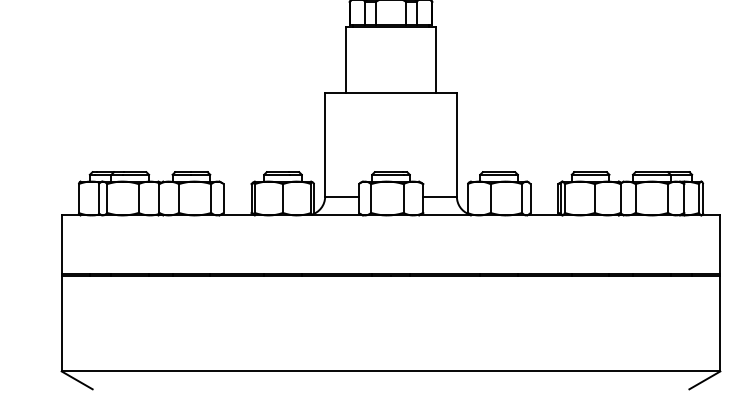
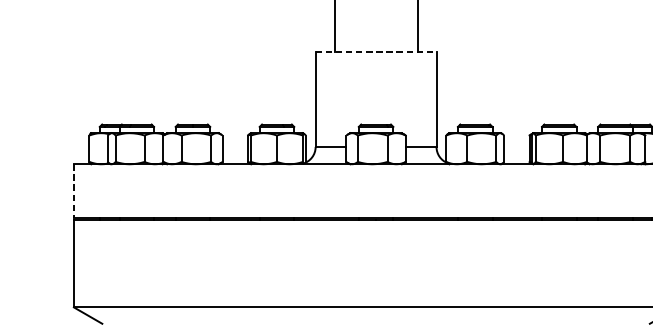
line: (391, 93) -> (376, 52), solid -> dashed
line: (61, 245) -> (73, 191), solid -> dashed

